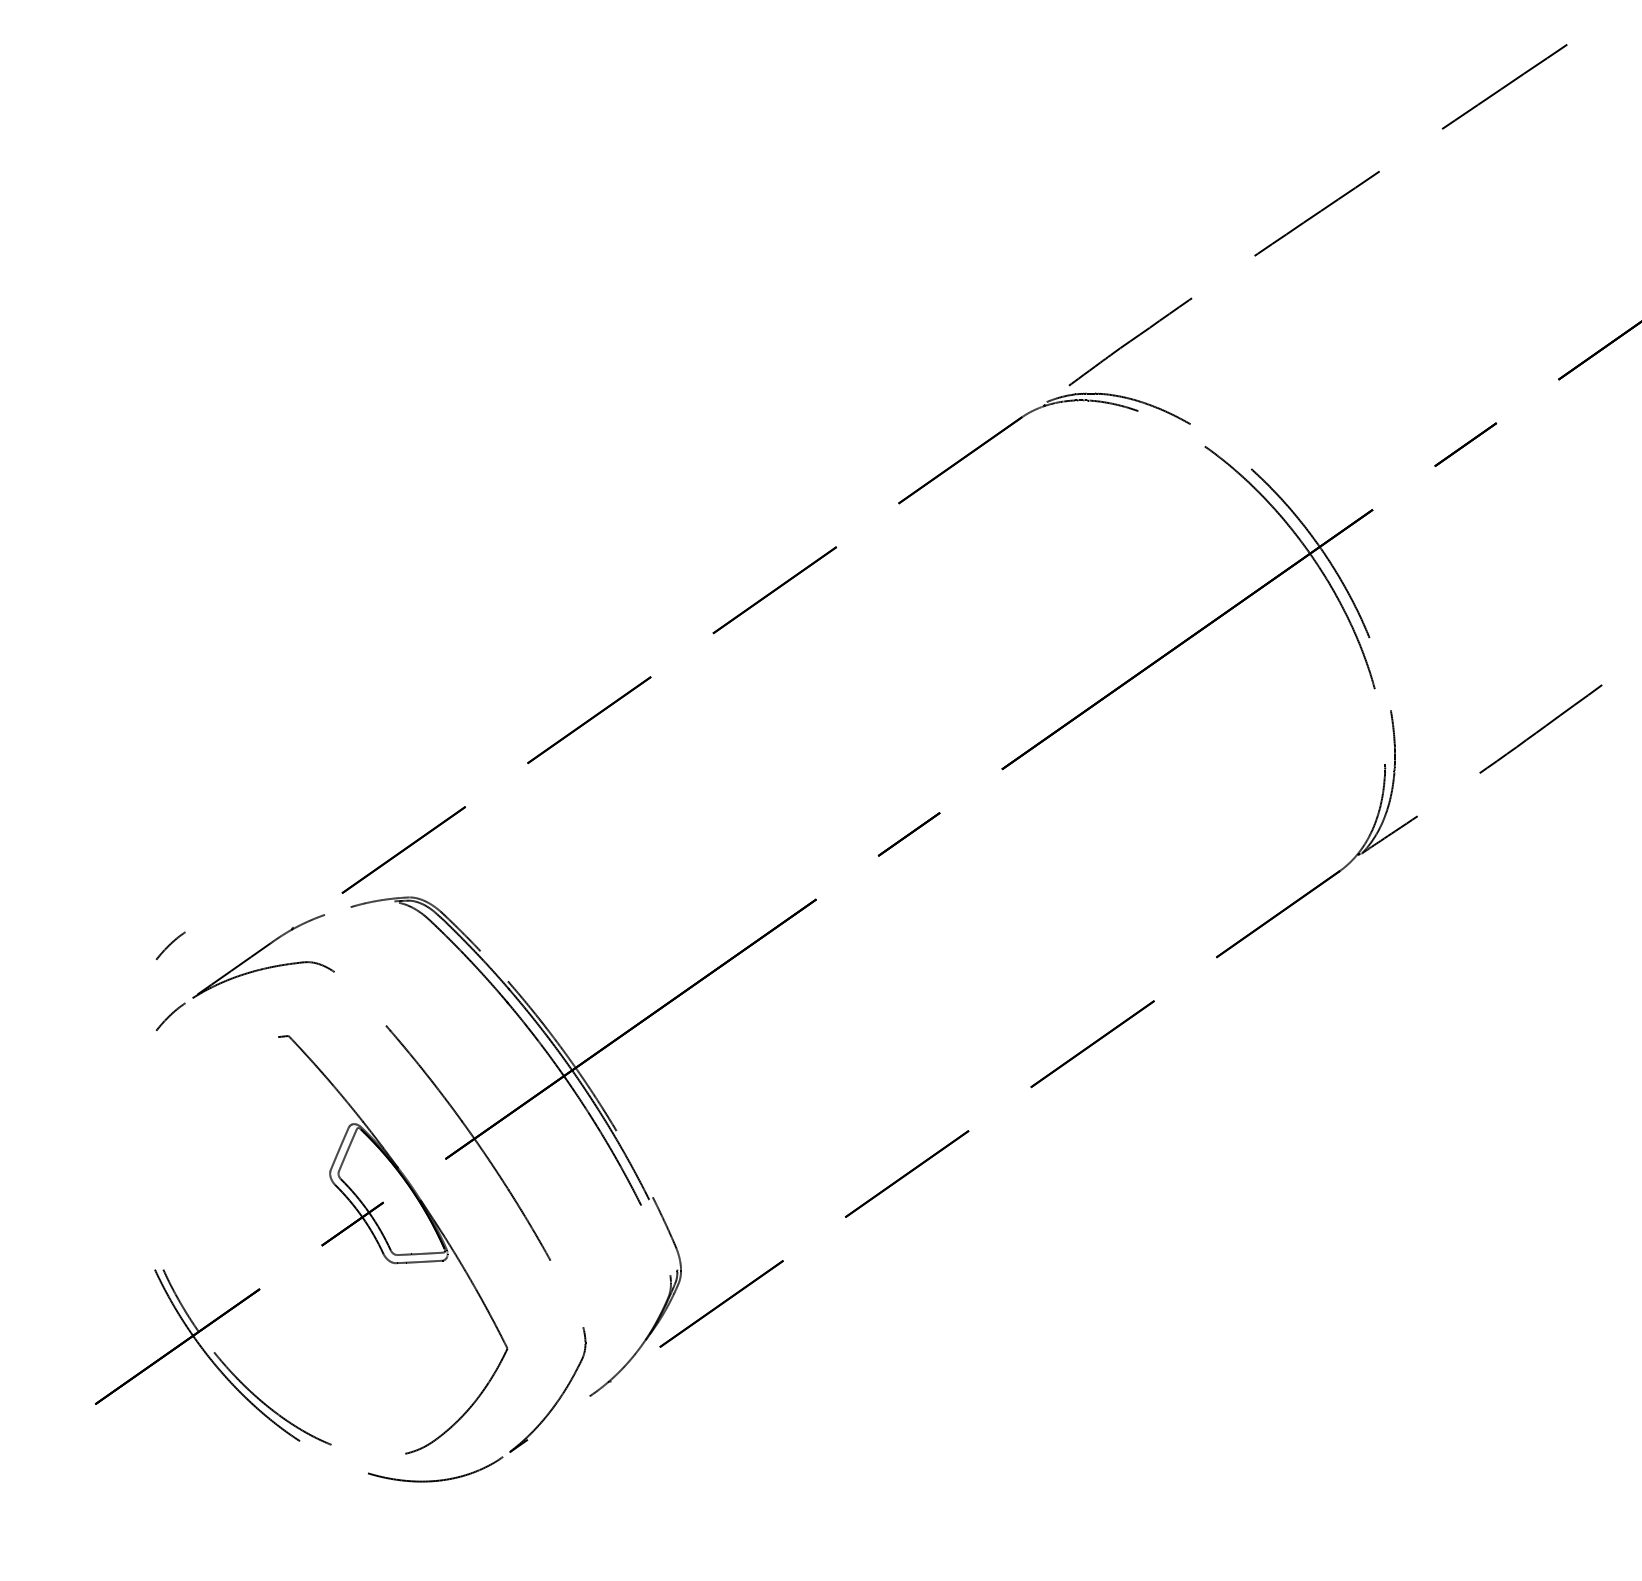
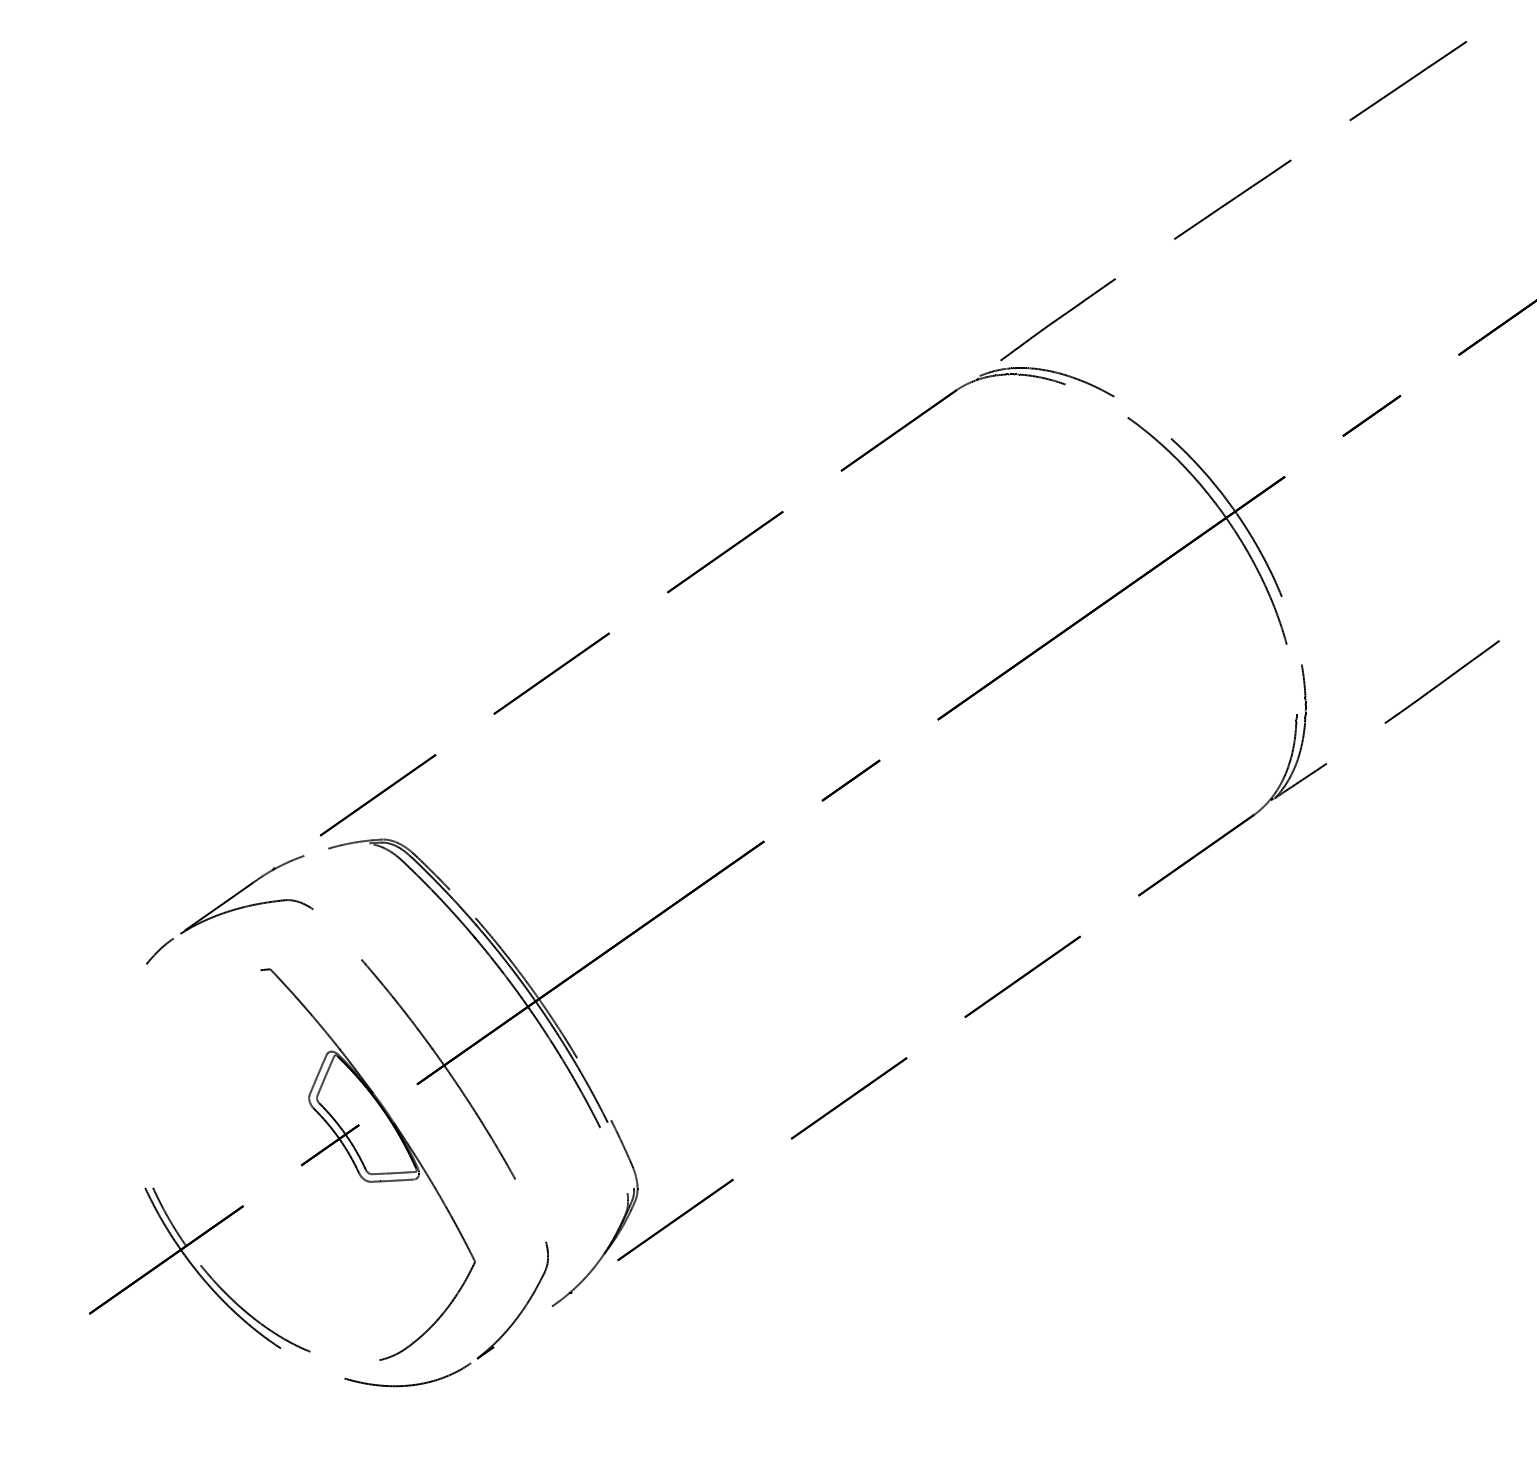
curve: (170, 945) -> (159, 884), removed

